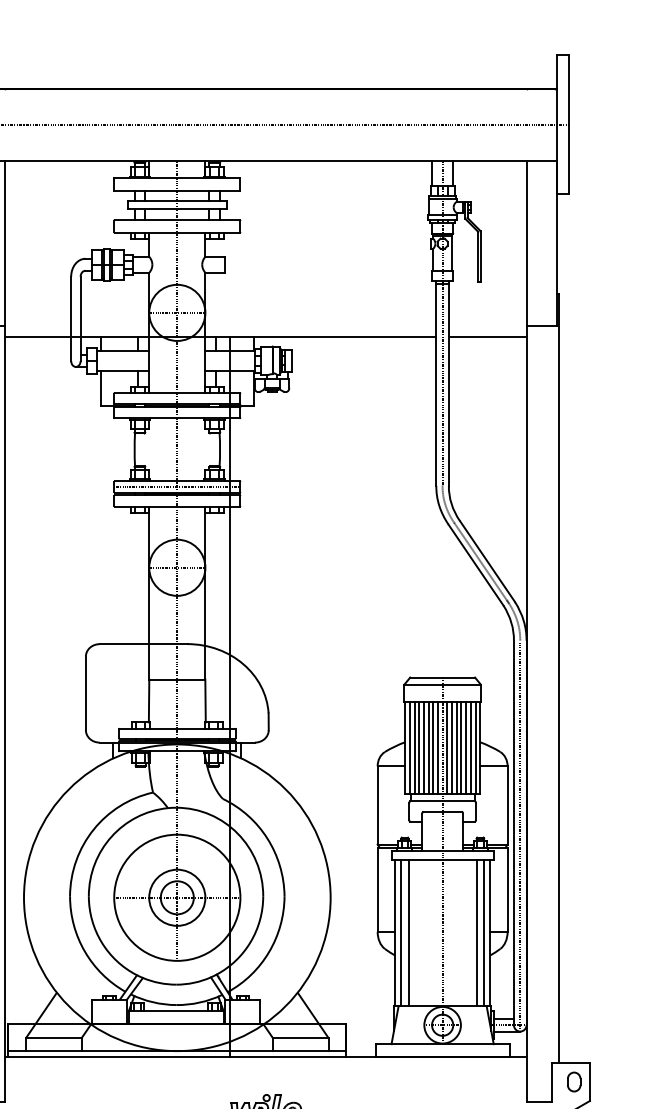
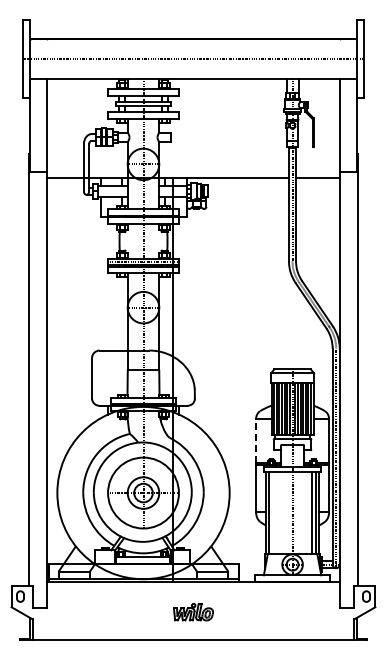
line: (378, 806) -> (256, 441), solid -> dashed
line: (408, 934) -> (273, 513), removed

